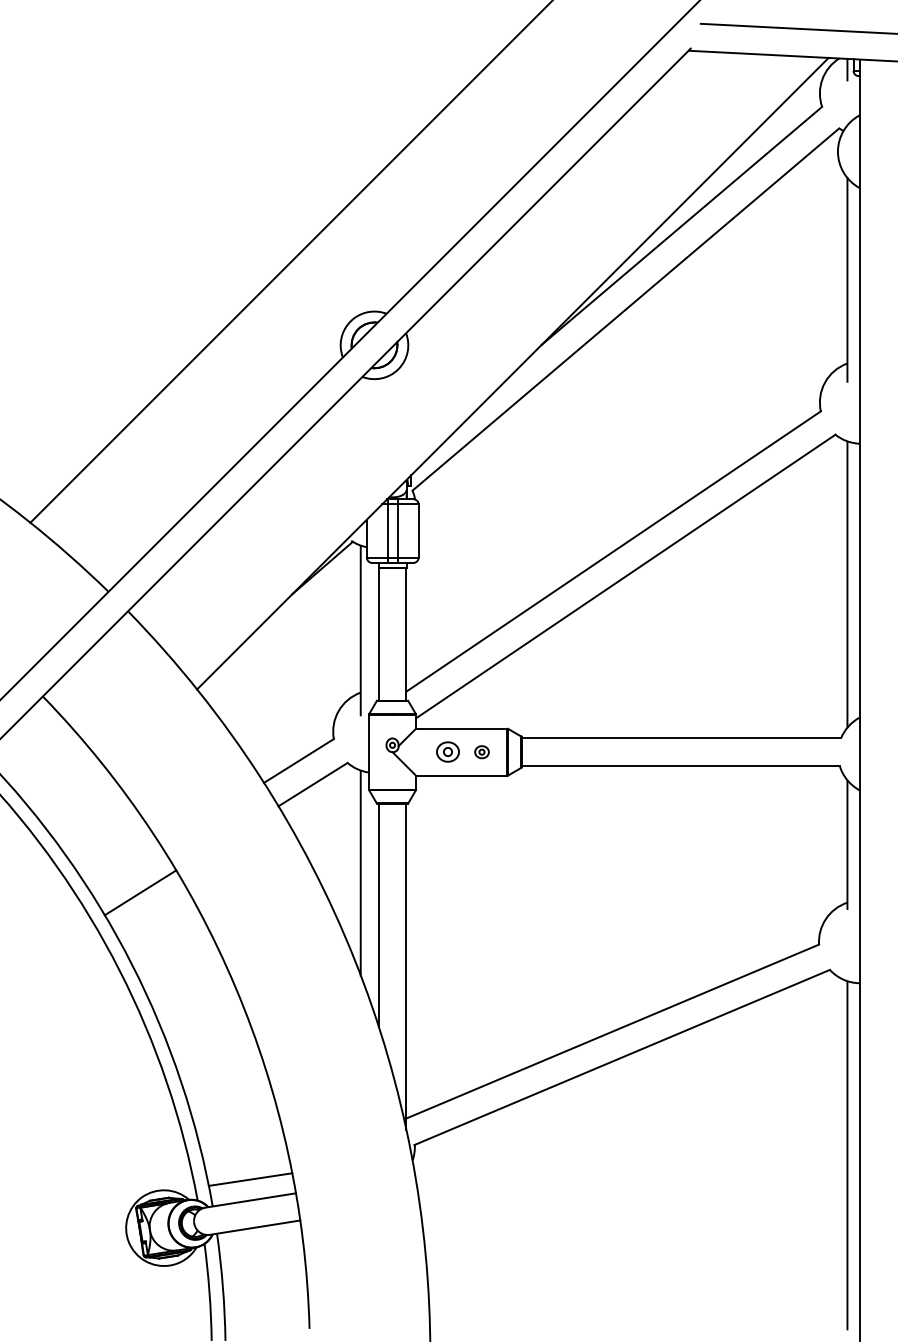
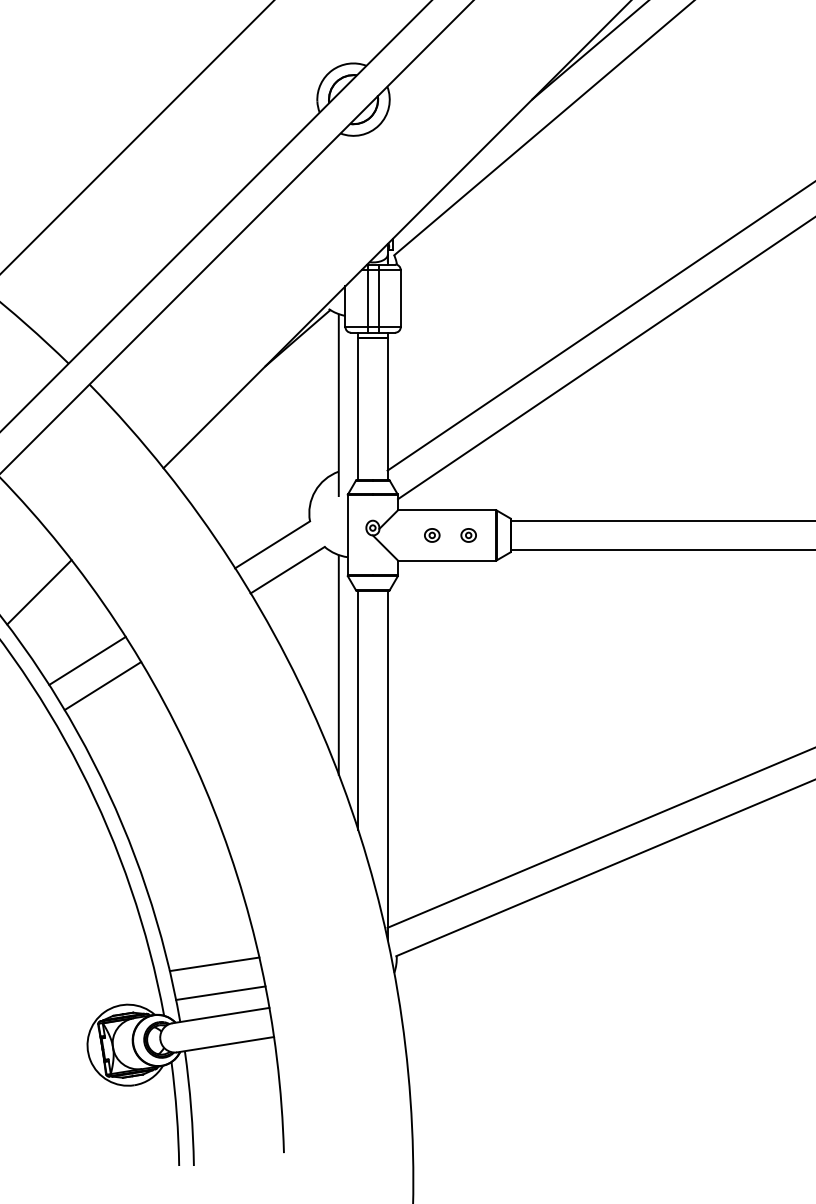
part: (447, 752) -> (431, 535), size x0.62
line: (81, 805) -> (39, 592), added
line: (125, 868) -> (86, 660), added
line: (244, 1152) -> (214, 964), added

